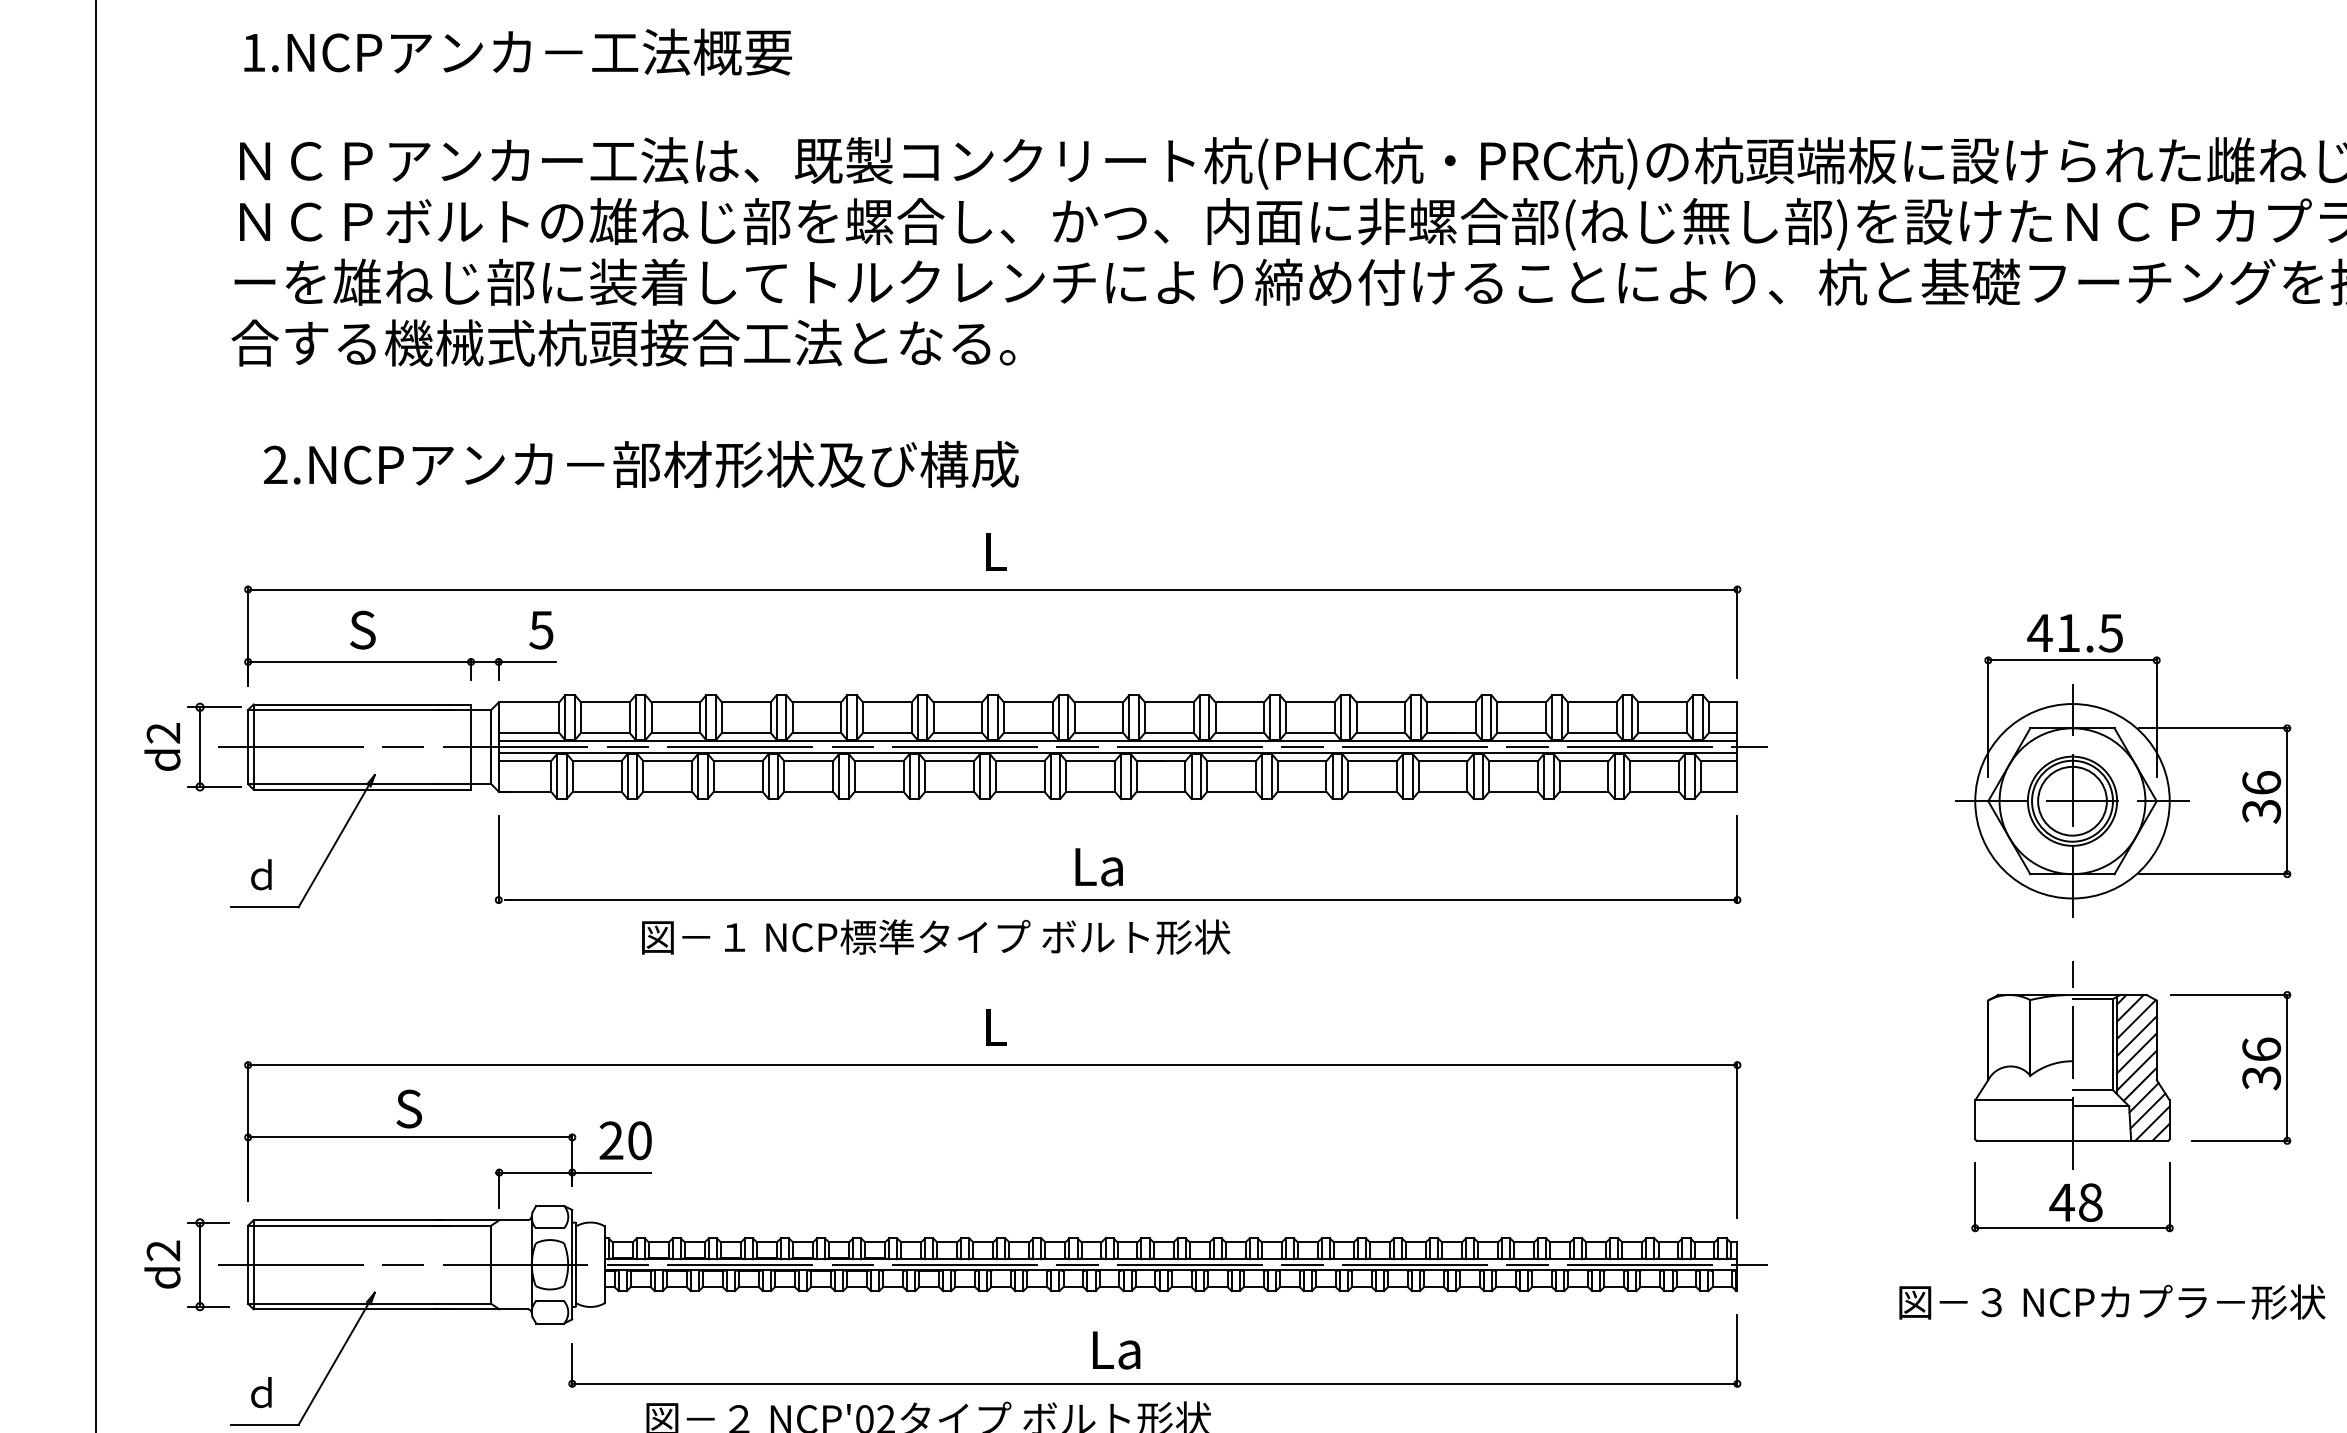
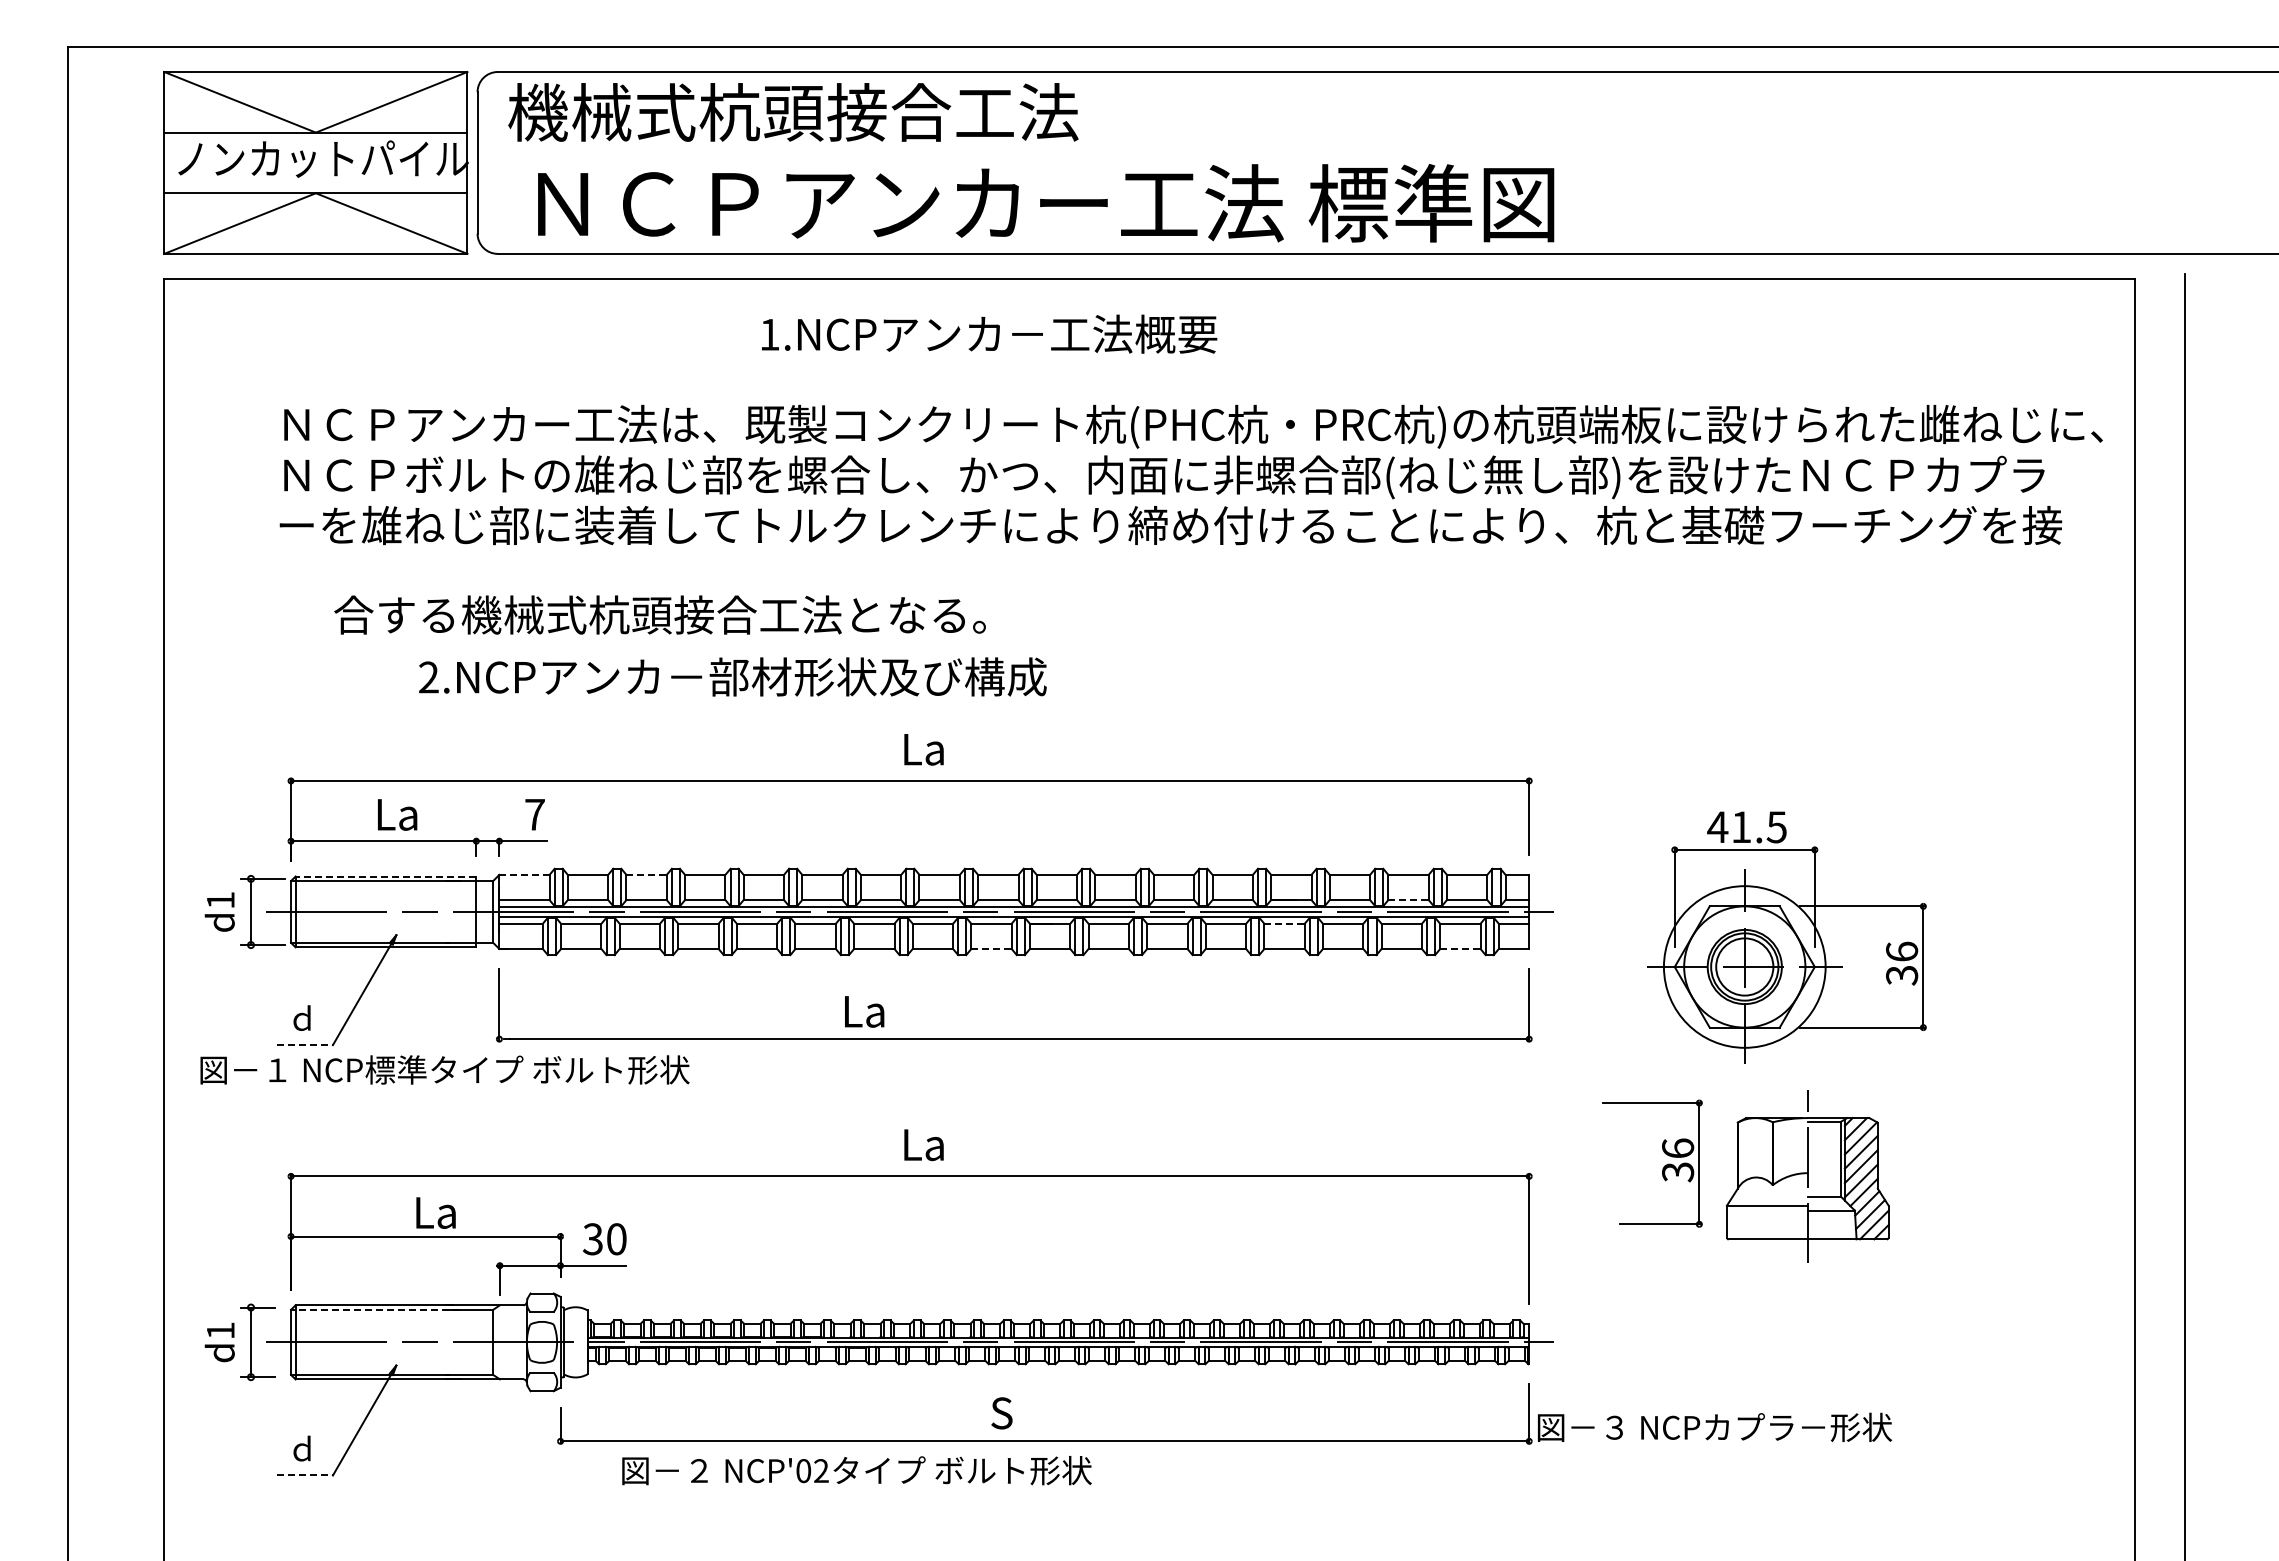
text: (518, 51) -> (989, 333), moved
text: (622, 342) -> (659, 614), moved
text: (640, 463) -> (732, 676), moved
text: (1008, 551) -> (923, 749), L -> La
text: (374, 629) -> (396, 814), S -> La
text: (540, 629) -> (534, 814), 5 -> 7
line: (530, 702) -> (525, 874), solid -> dashed
line: (676, 702) -> (647, 874), solid -> dashed
line: (361, 704) -> (385, 876), solid -> dashed
text: (163, 733) -> (220, 900), d2 -> d1
line: (1593, 733) -> (1409, 900), solid -> dashed
line: (1444, 760) -> (1285, 923), solid -> dashed
part: (2122, 765) -> (1786, 937), moved
line: (1091, 792) -> (992, 949), solid -> dashed
line: (1654, 792) -> (1460, 949), solid -> dashed
text: (1099, 866) -> (864, 1011), moved
line: (265, 907) -> (305, 1045), solid -> dashed
text: (935, 936) -> (444, 1069), moved
text: (1008, 1027) -> (923, 1145), L -> La
part: (2242, 1073) -> (1662, 1168), moved
text: (420, 1108) -> (434, 1212), S -> La
text: (610, 1141) -> (592, 1239), 20 -> 30
part: (2072, 1197) -> (1807, 1286), removed
line: (348, 1225) -> (374, 1309), solid -> dashed
text: (163, 1250) -> (220, 1330), d2 -> d1
text: (2113, 1301) -> (1715, 1426), moved
text: (1114, 1350) -> (1011, 1413), La -> S
line: (265, 1424) -> (305, 1475), solid -> dashed

